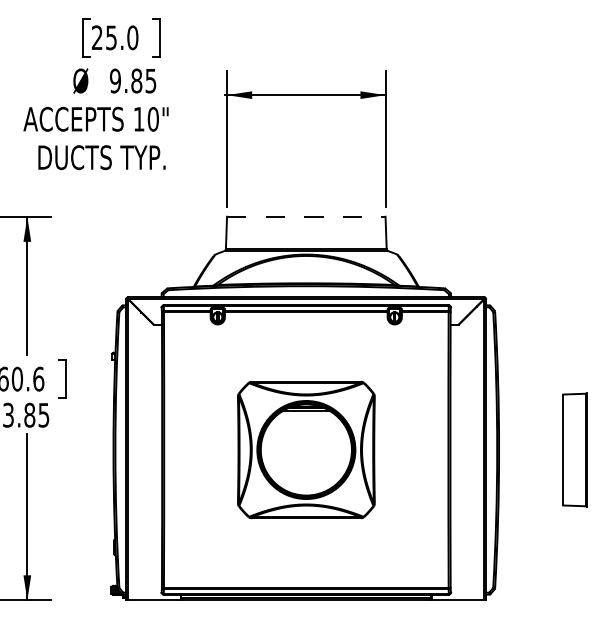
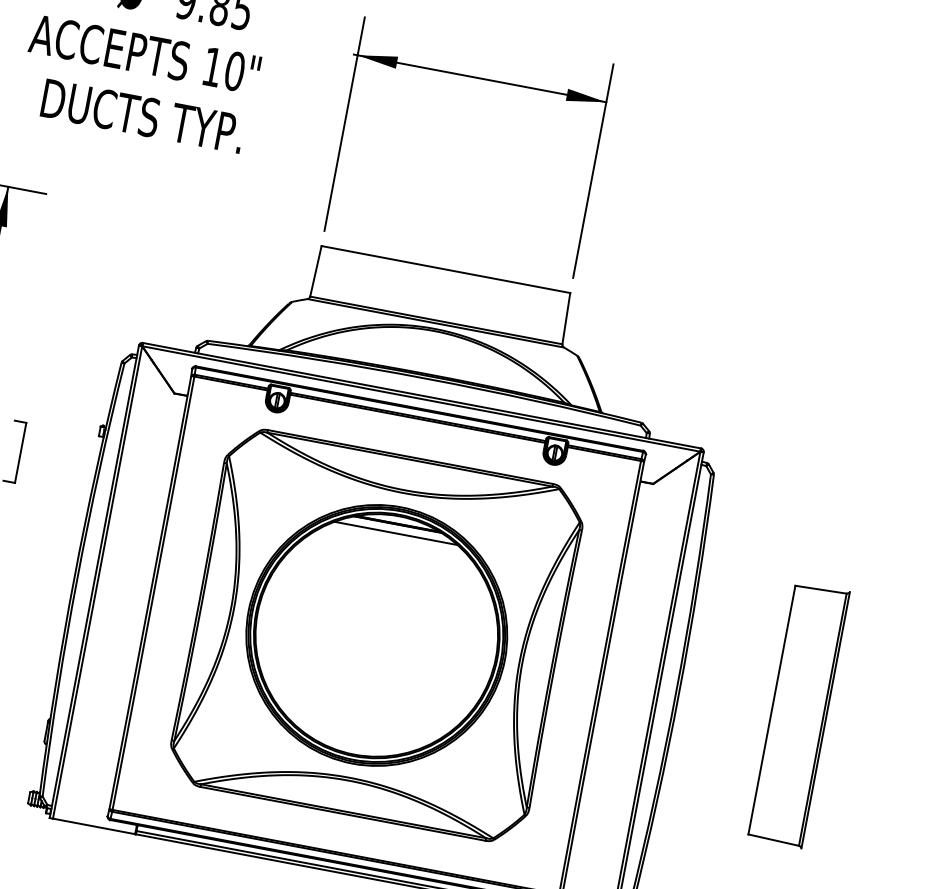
line: (306, 216) -> (446, 269), dashed -> solid
part: (306, 449) -> (377, 634), size x1.67
part: (574, 449) -> (797, 714), size x1.43

